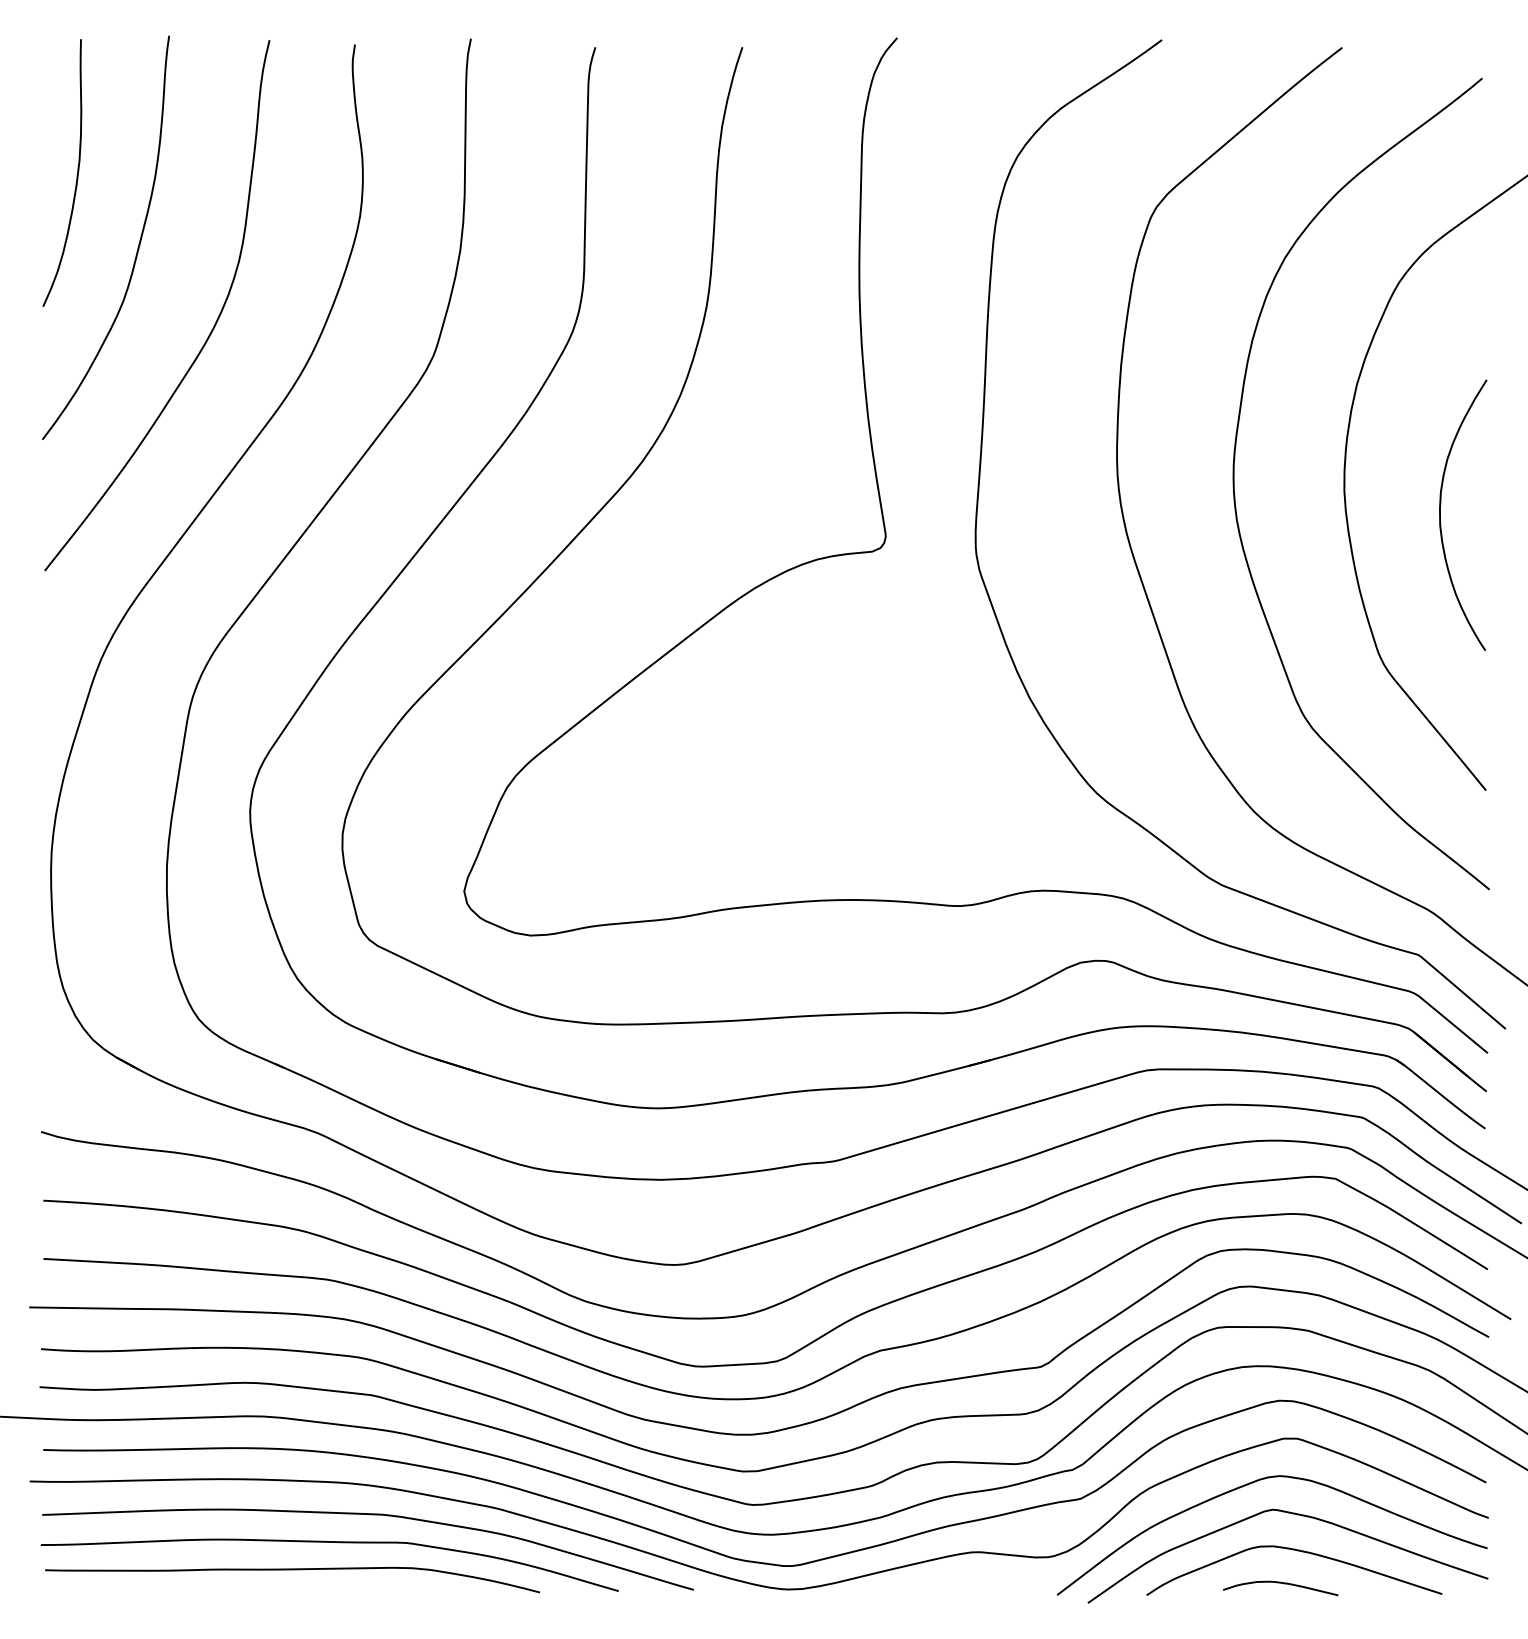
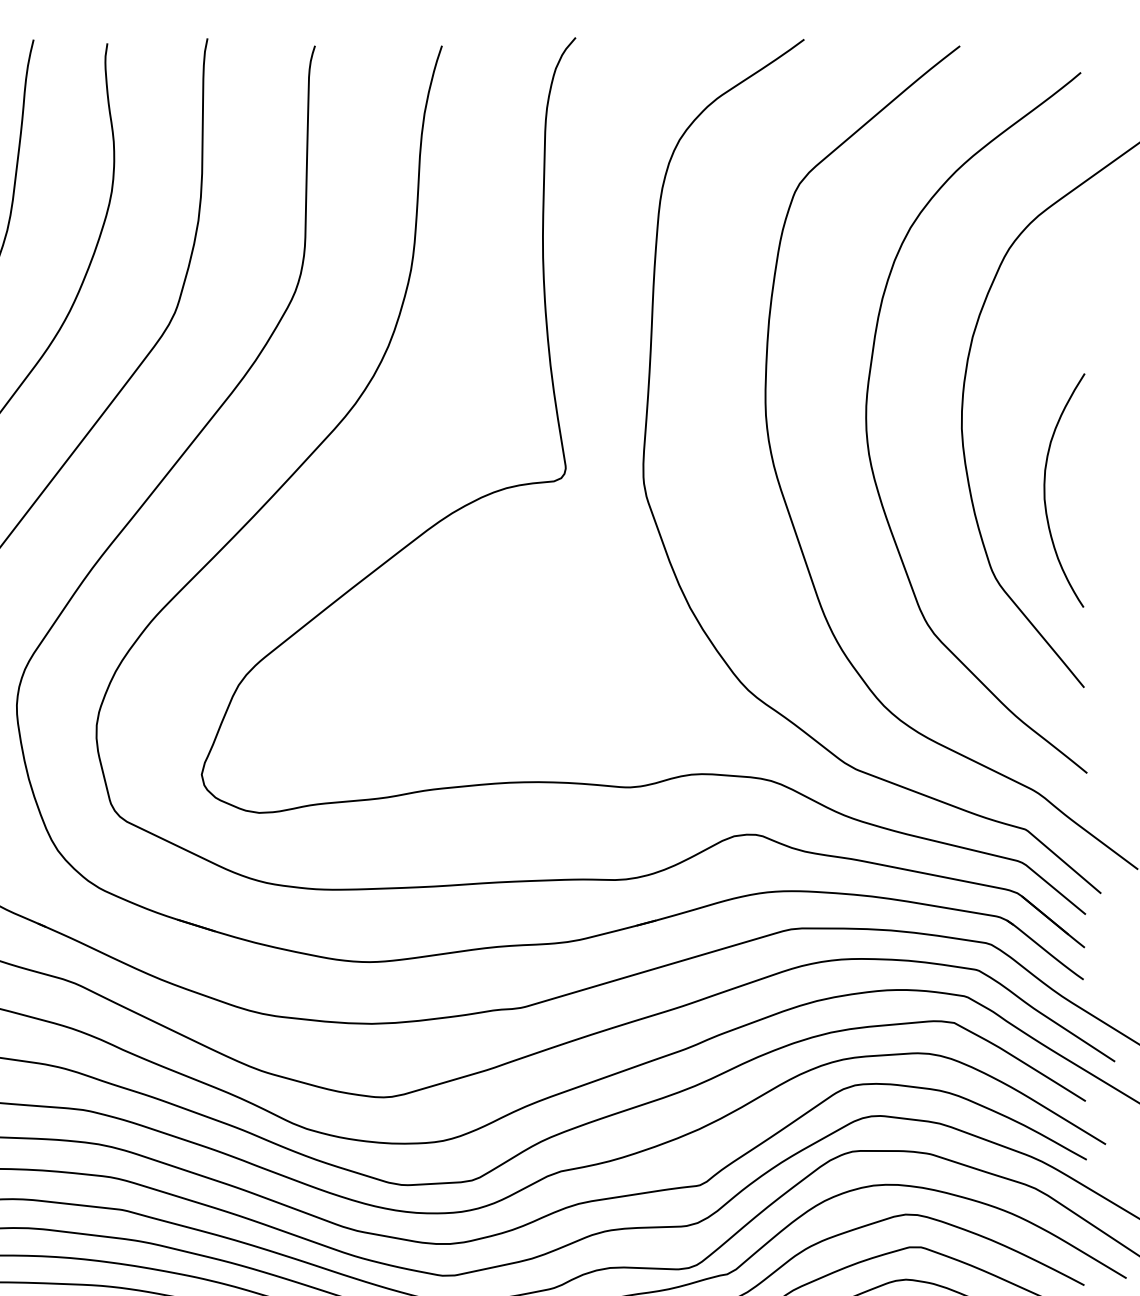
curve: (1440, 514) -> (1044, 489), moved

